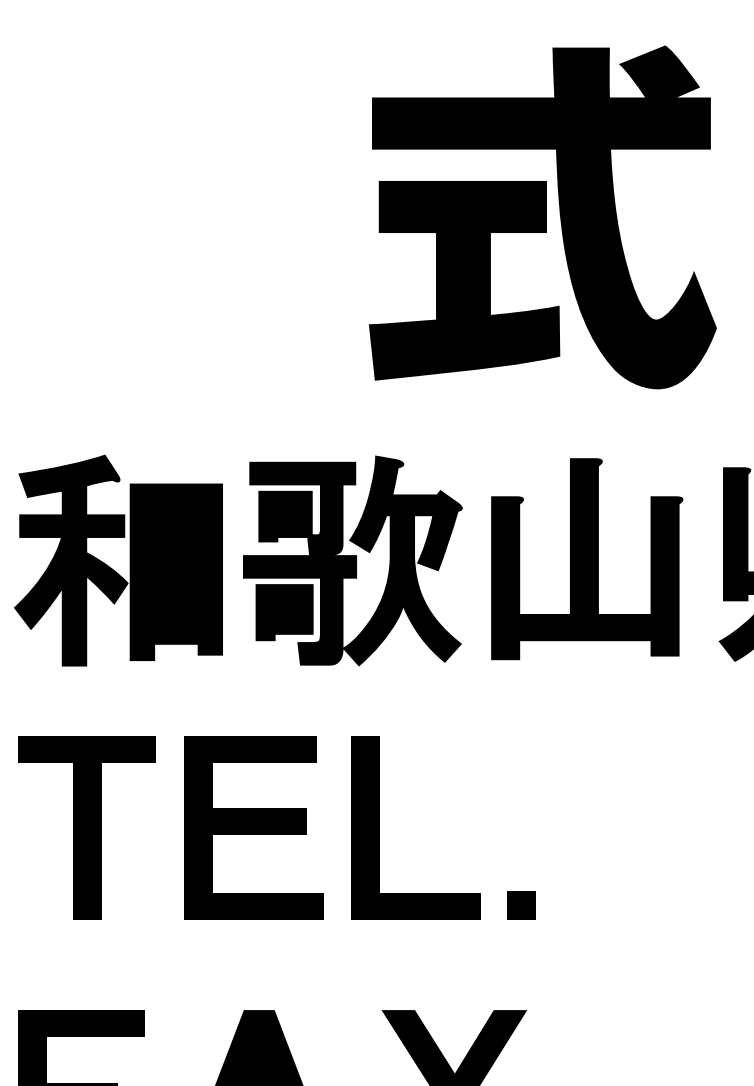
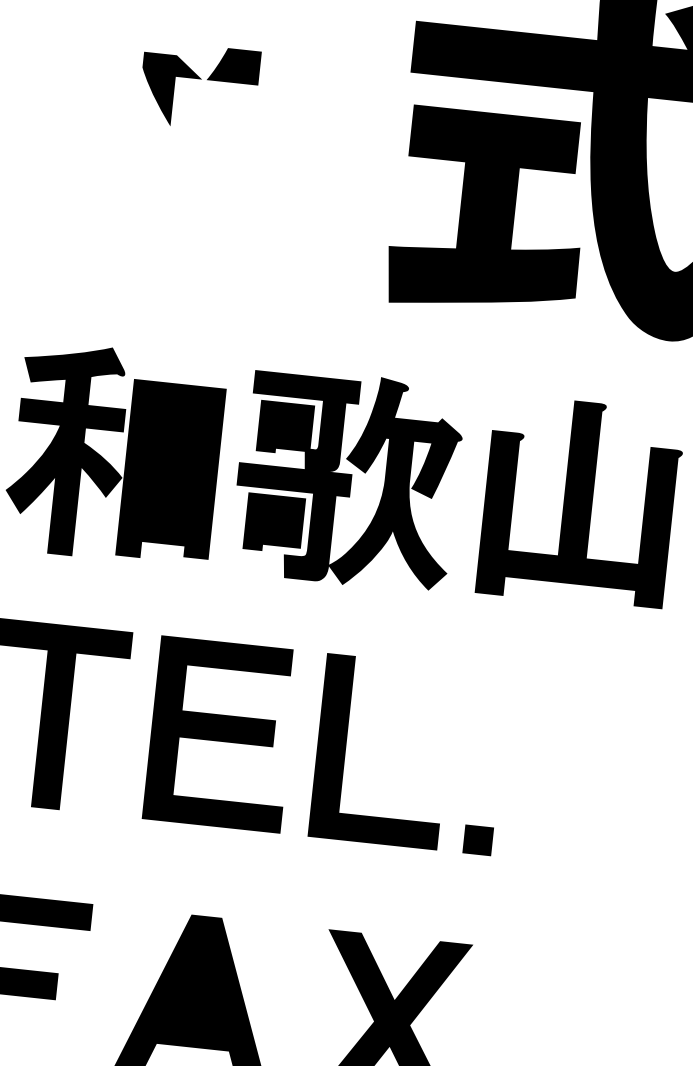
part: (163, 178) -> (200, 79), added

